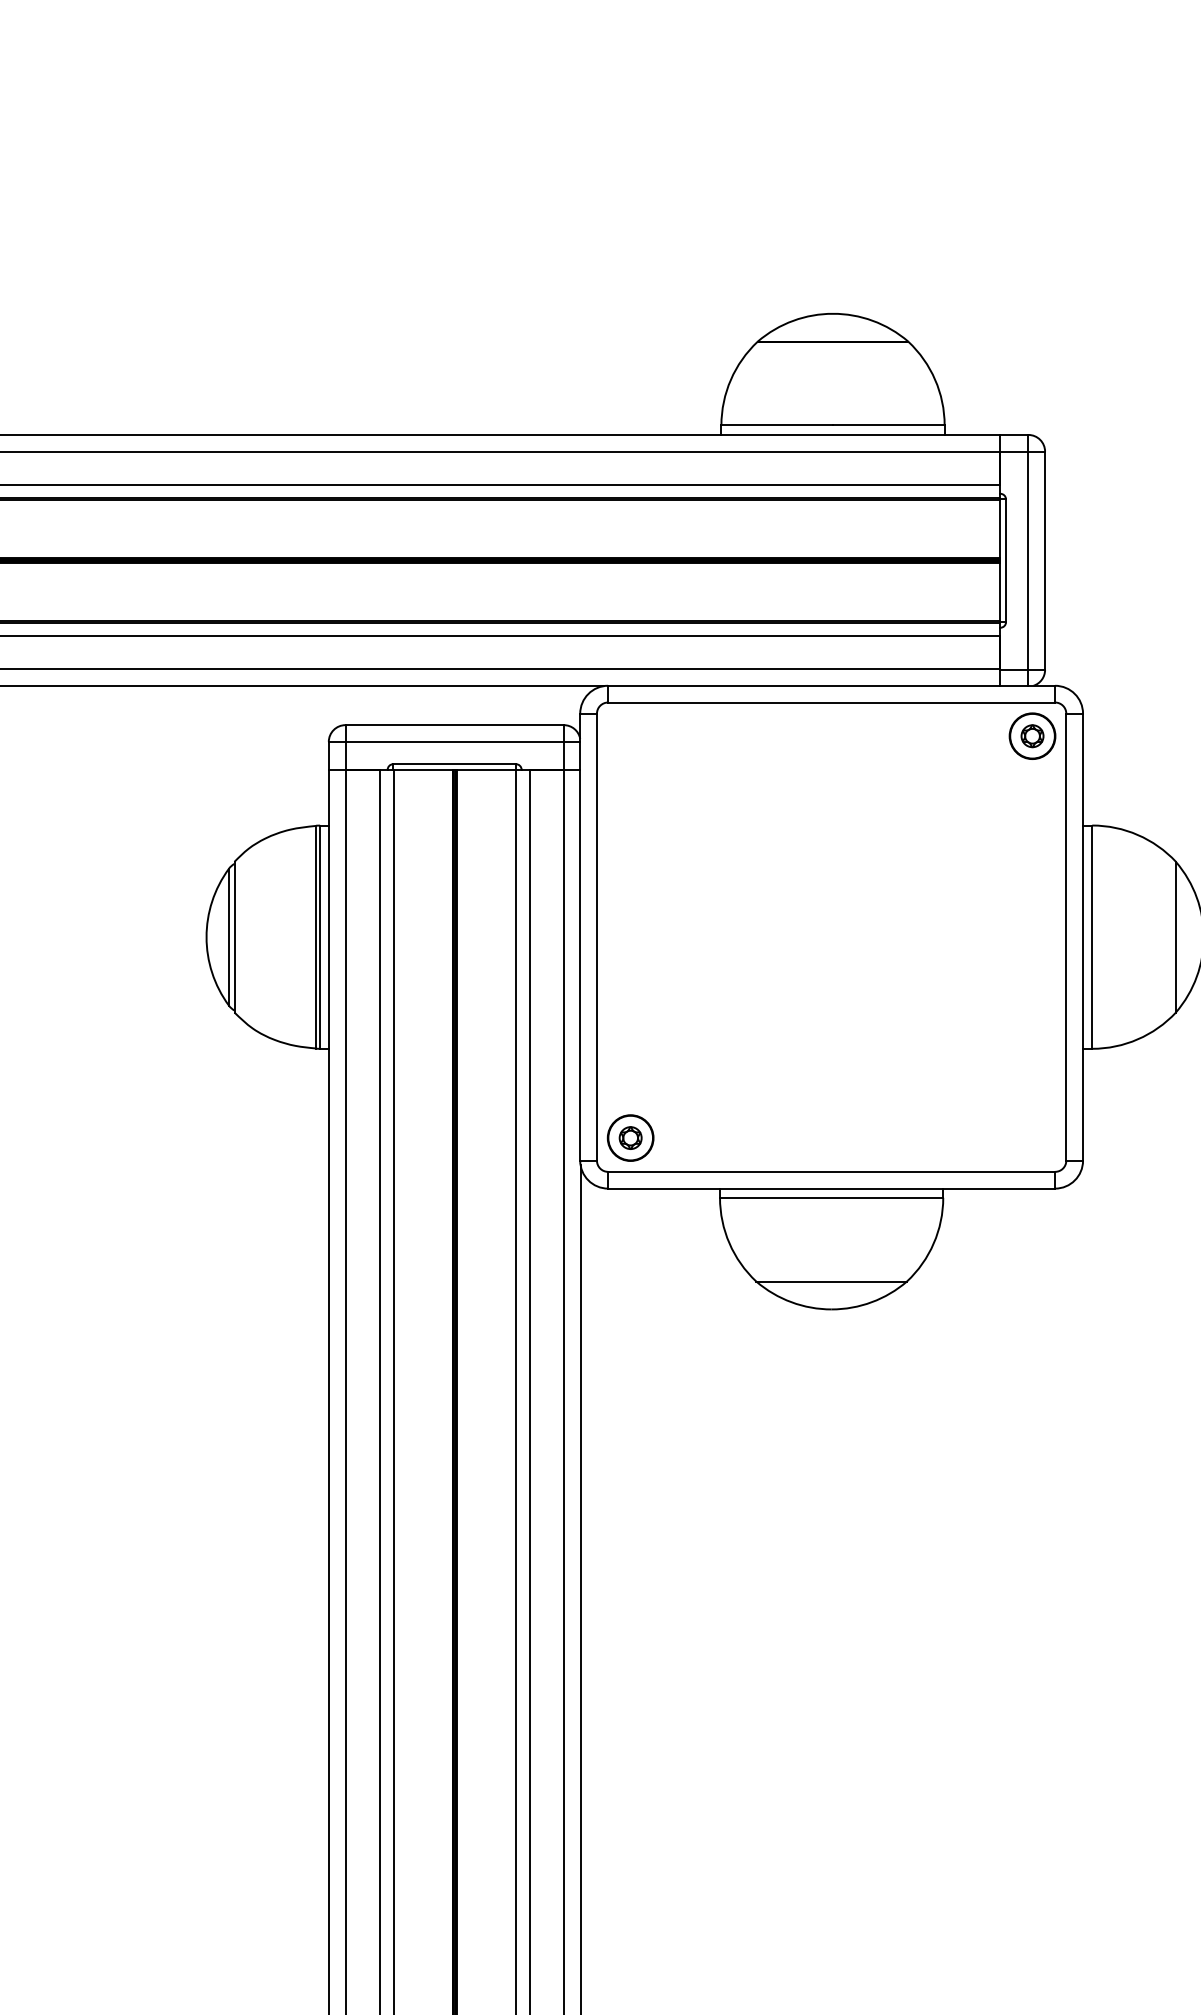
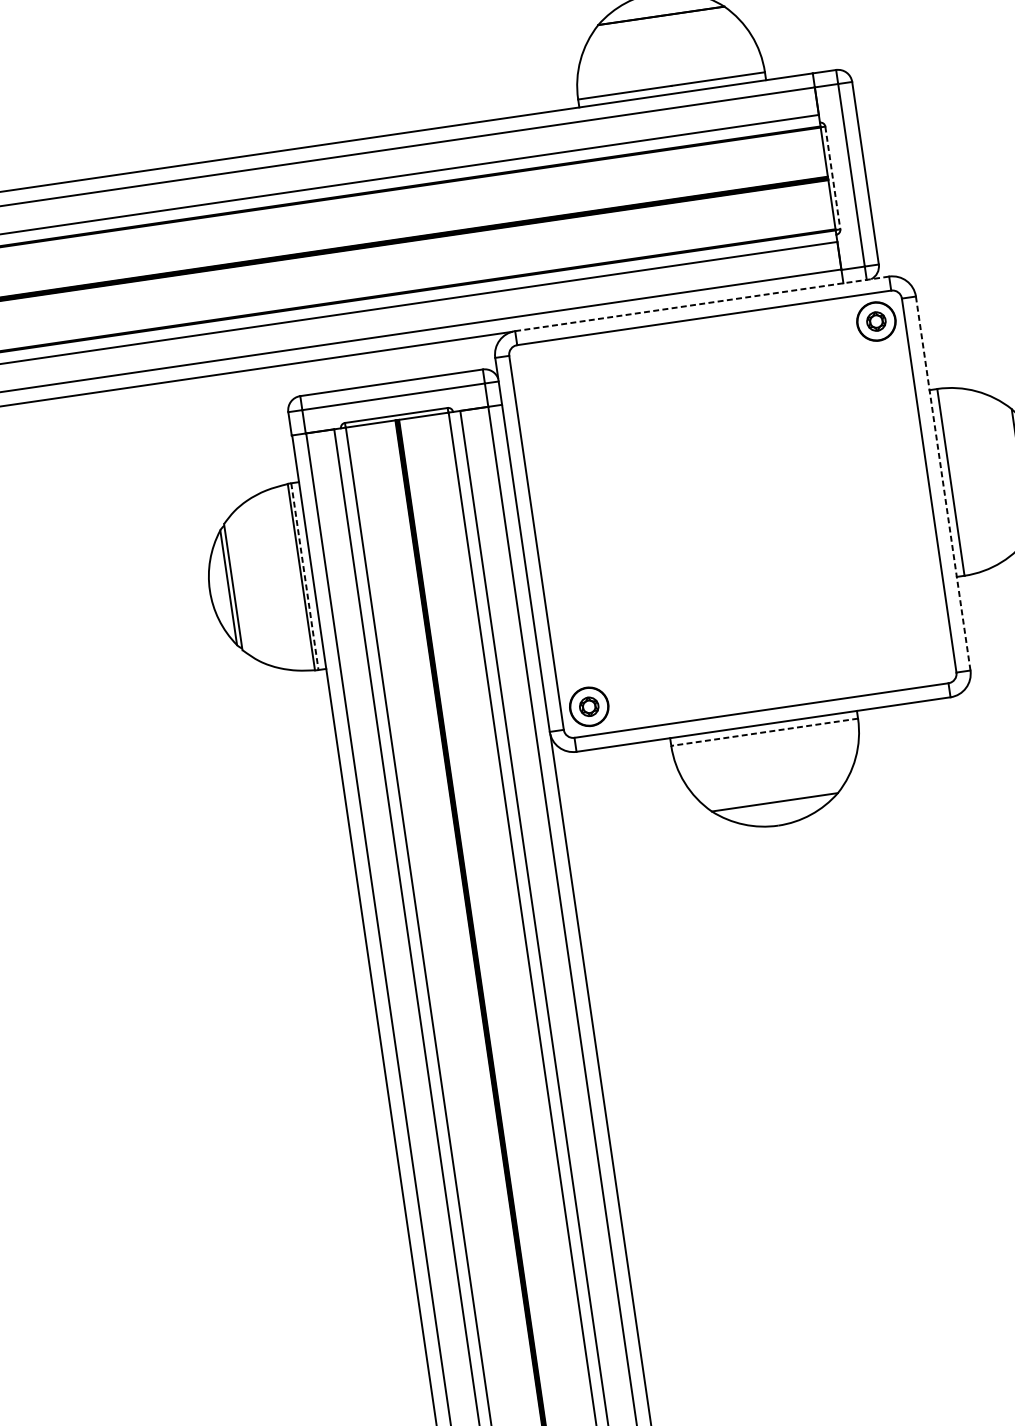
line: (1006, 561) -> (833, 178), solid -> dashed
line: (831, 685) -> (702, 303), solid -> dashed
line: (320, 937) -> (305, 576), solid -> dashed
line: (1083, 937) -> (943, 483), solid -> dashed
line: (831, 1197) -> (764, 732), solid -> dashed

